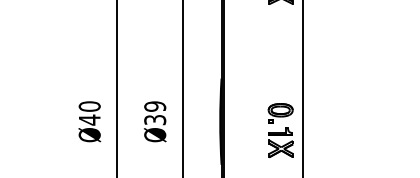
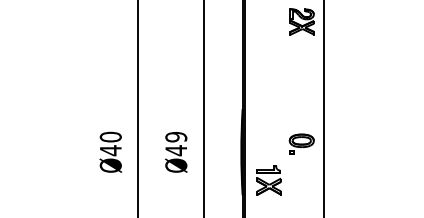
text: (155, 119) -> (176, 150), Ø39 -> Ø49
part: (280, 142) -> (268, 180), moved

